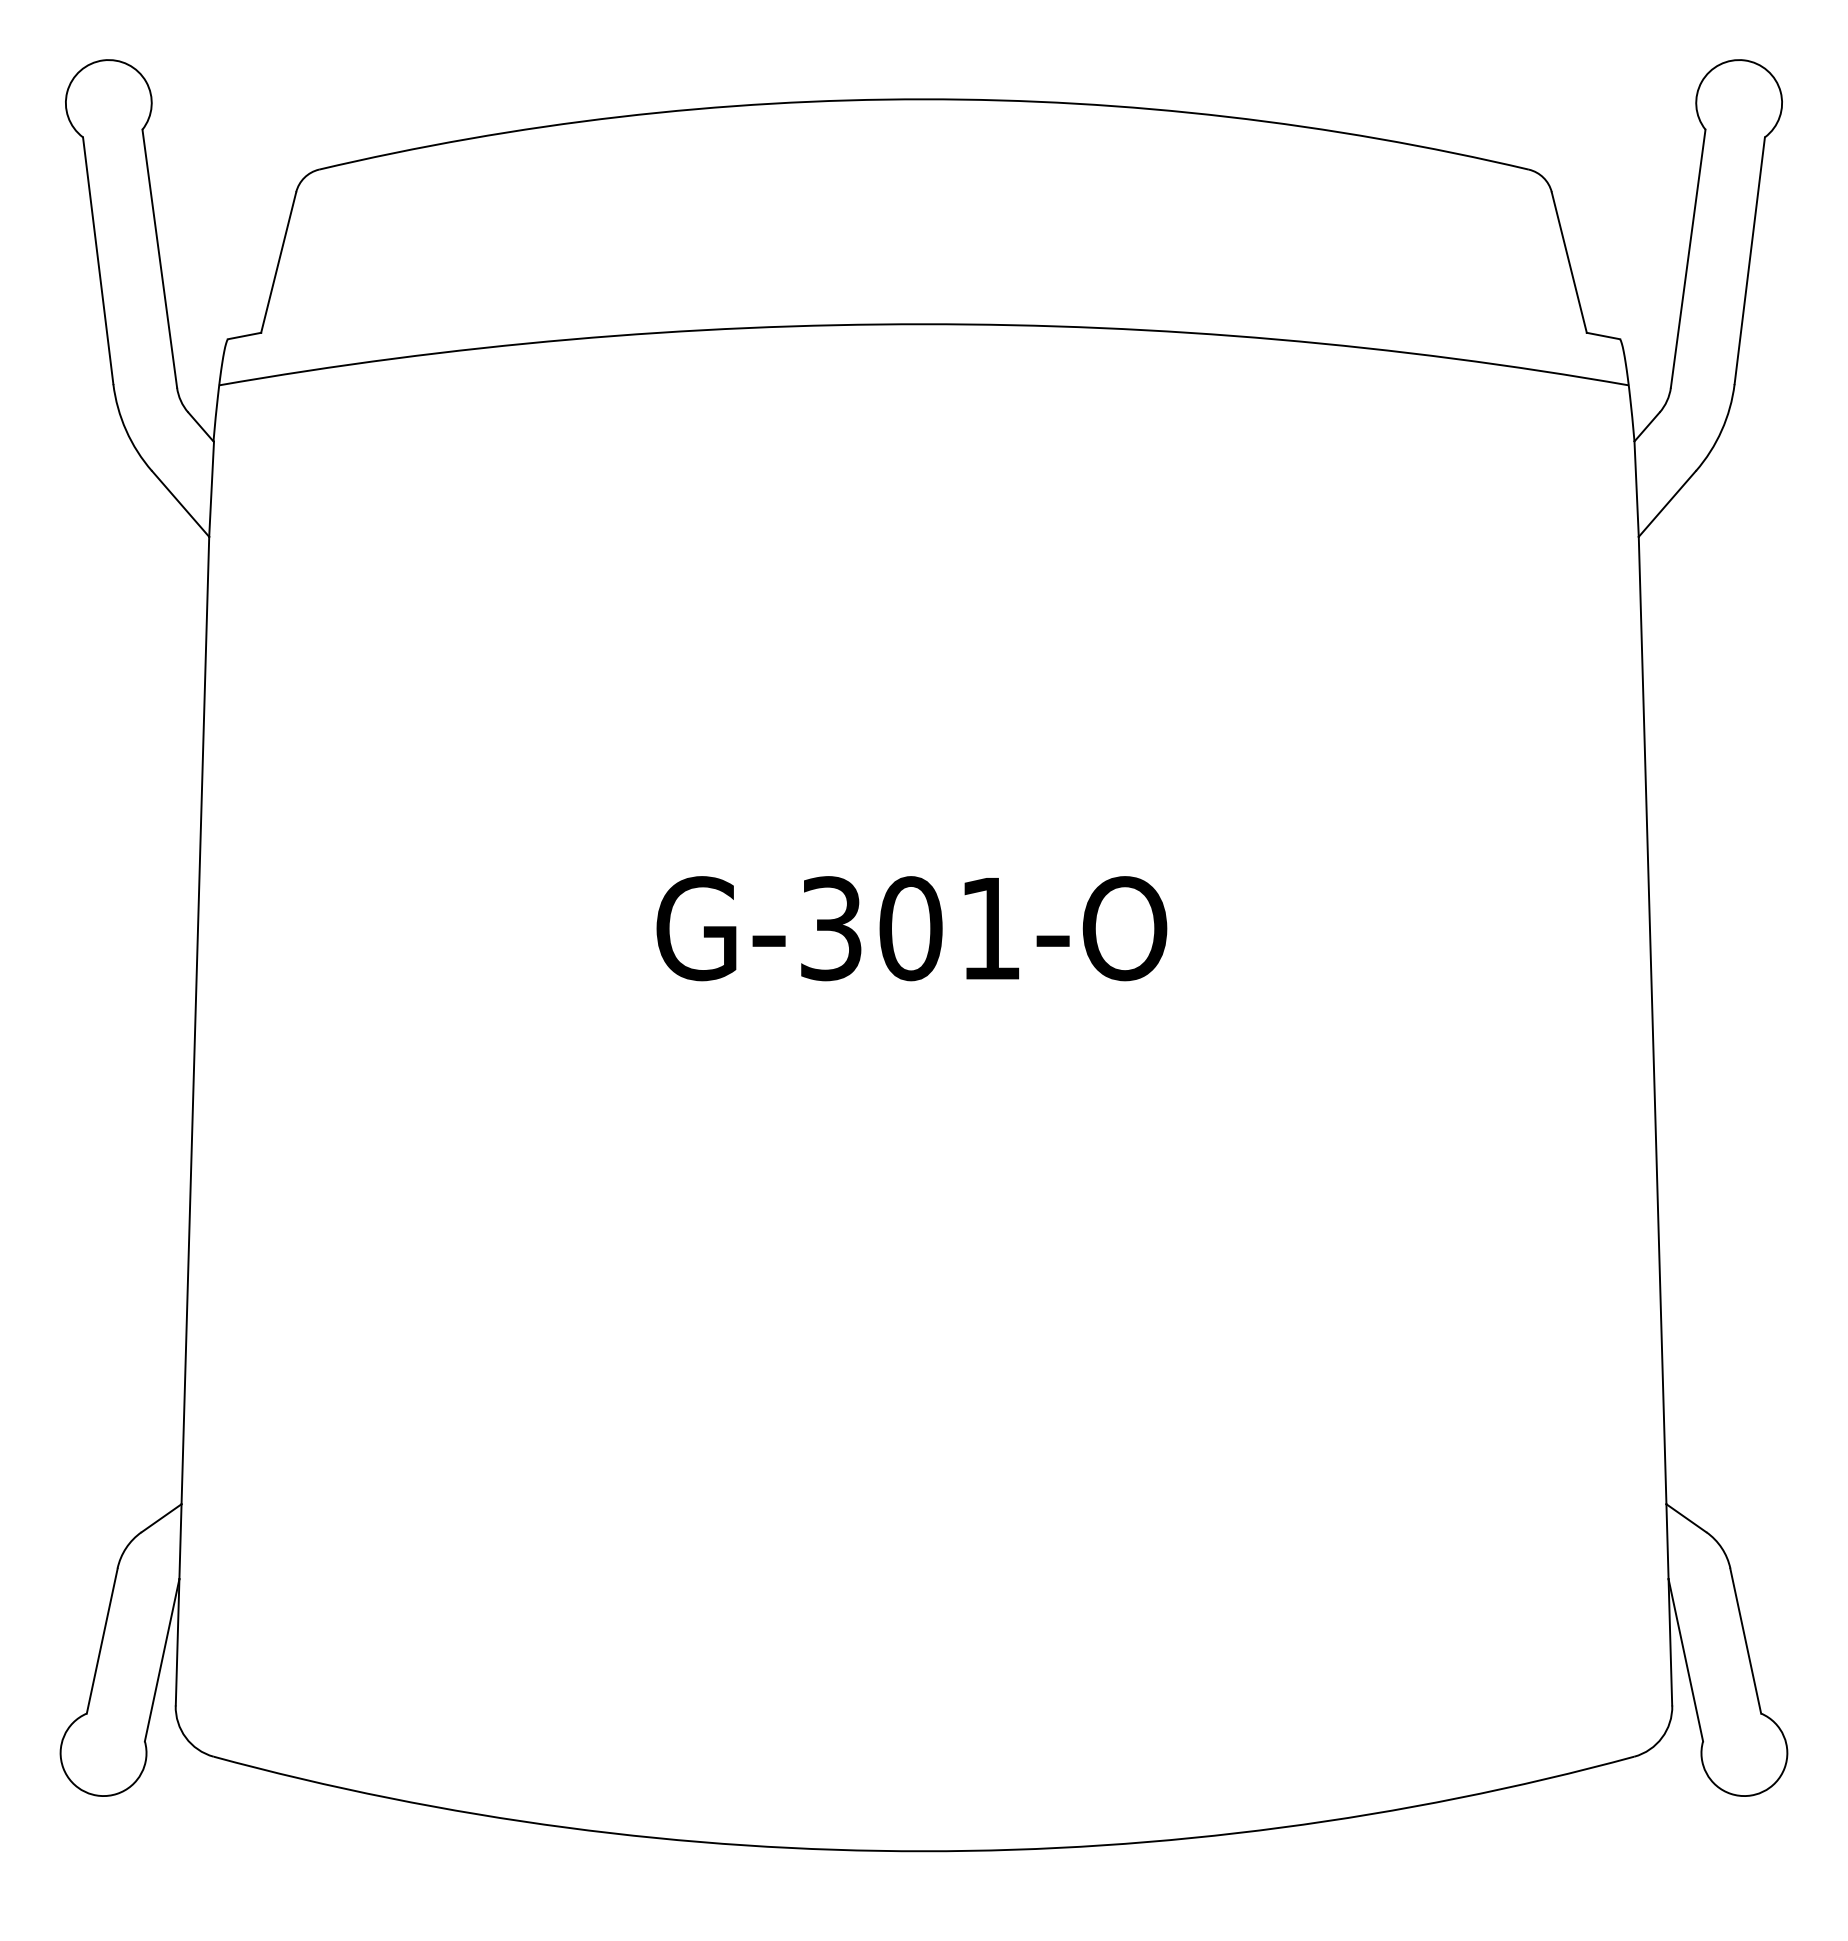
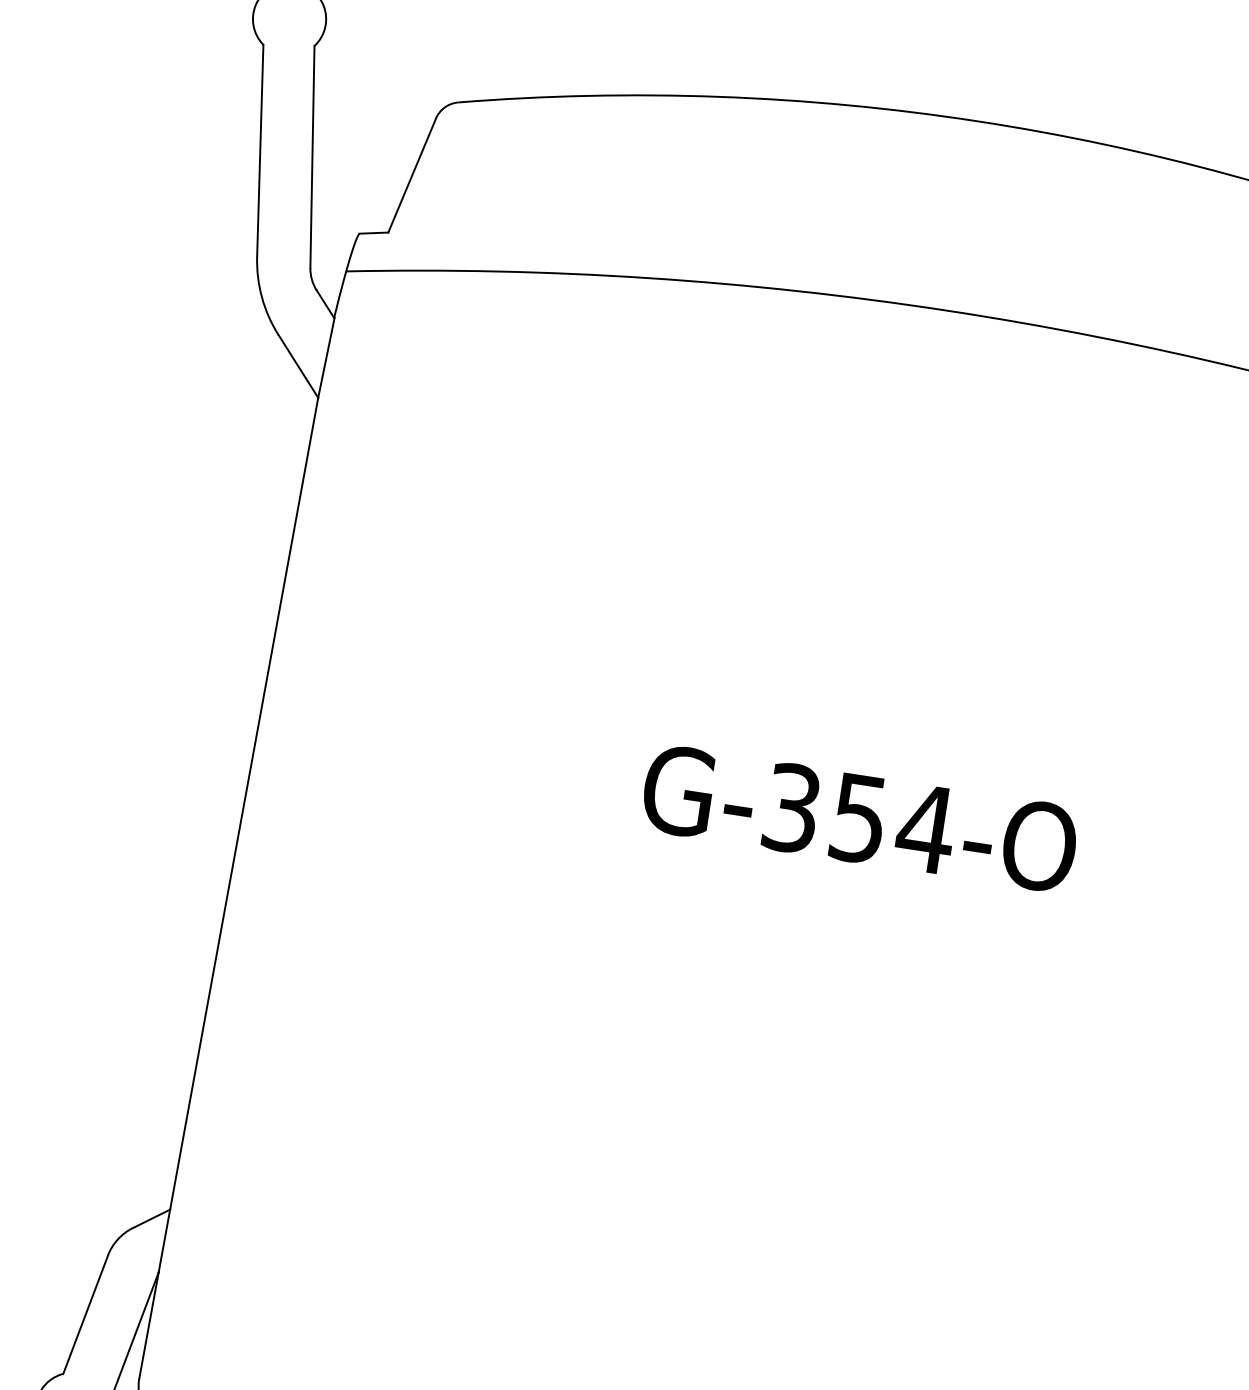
text: (951, 928) -> (893, 823), G-301-O -> G-354-O

